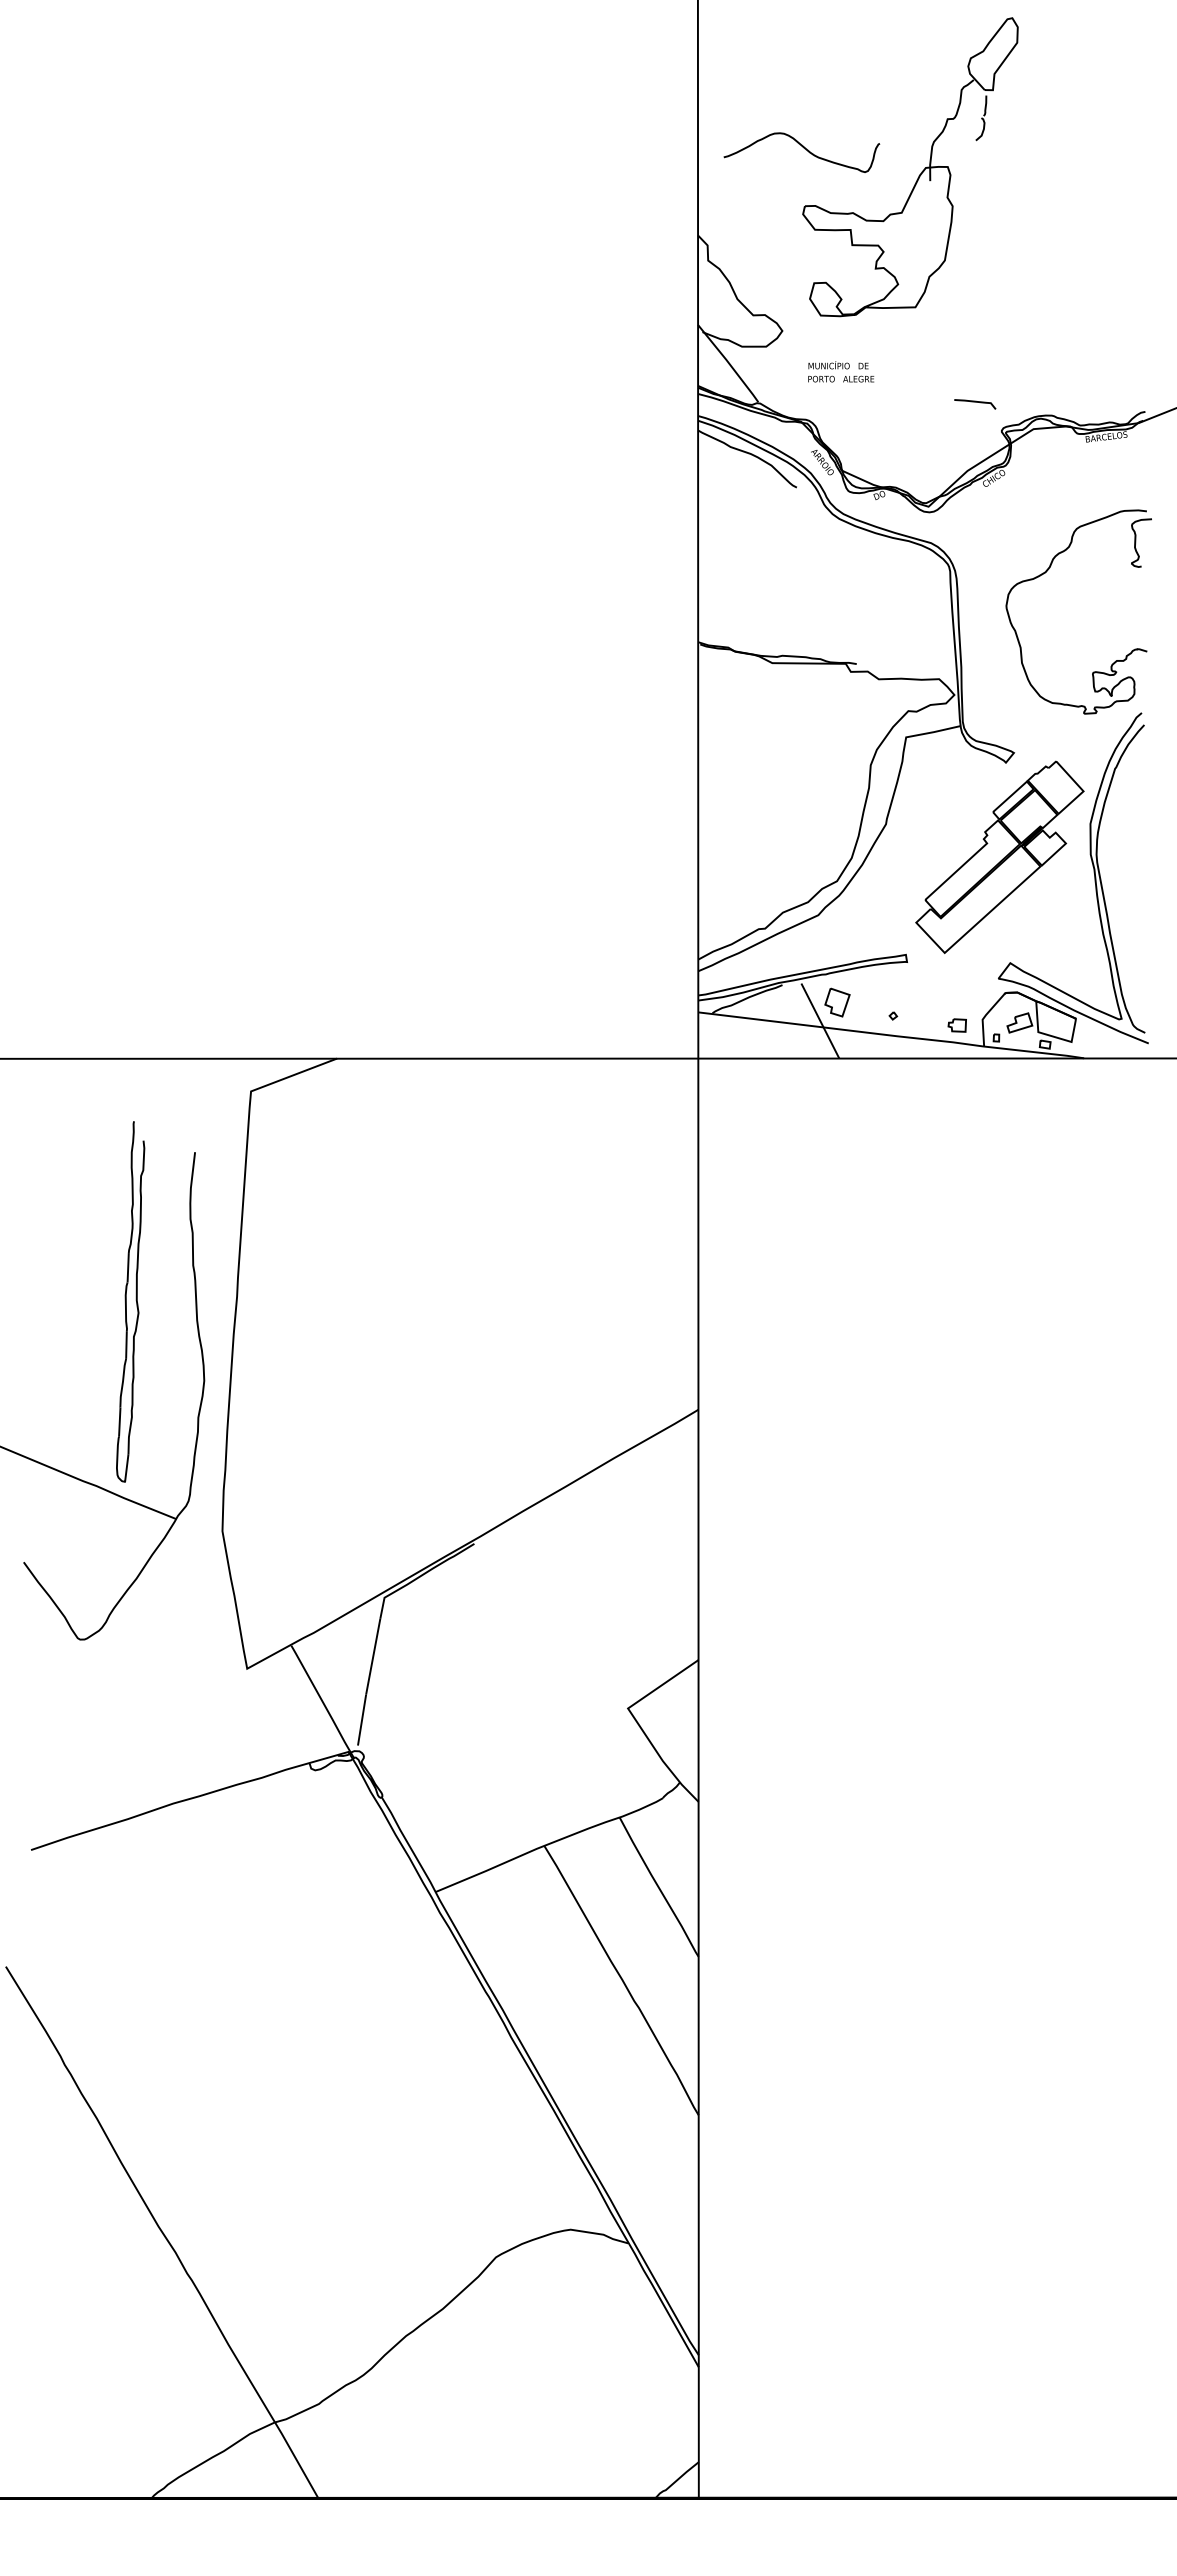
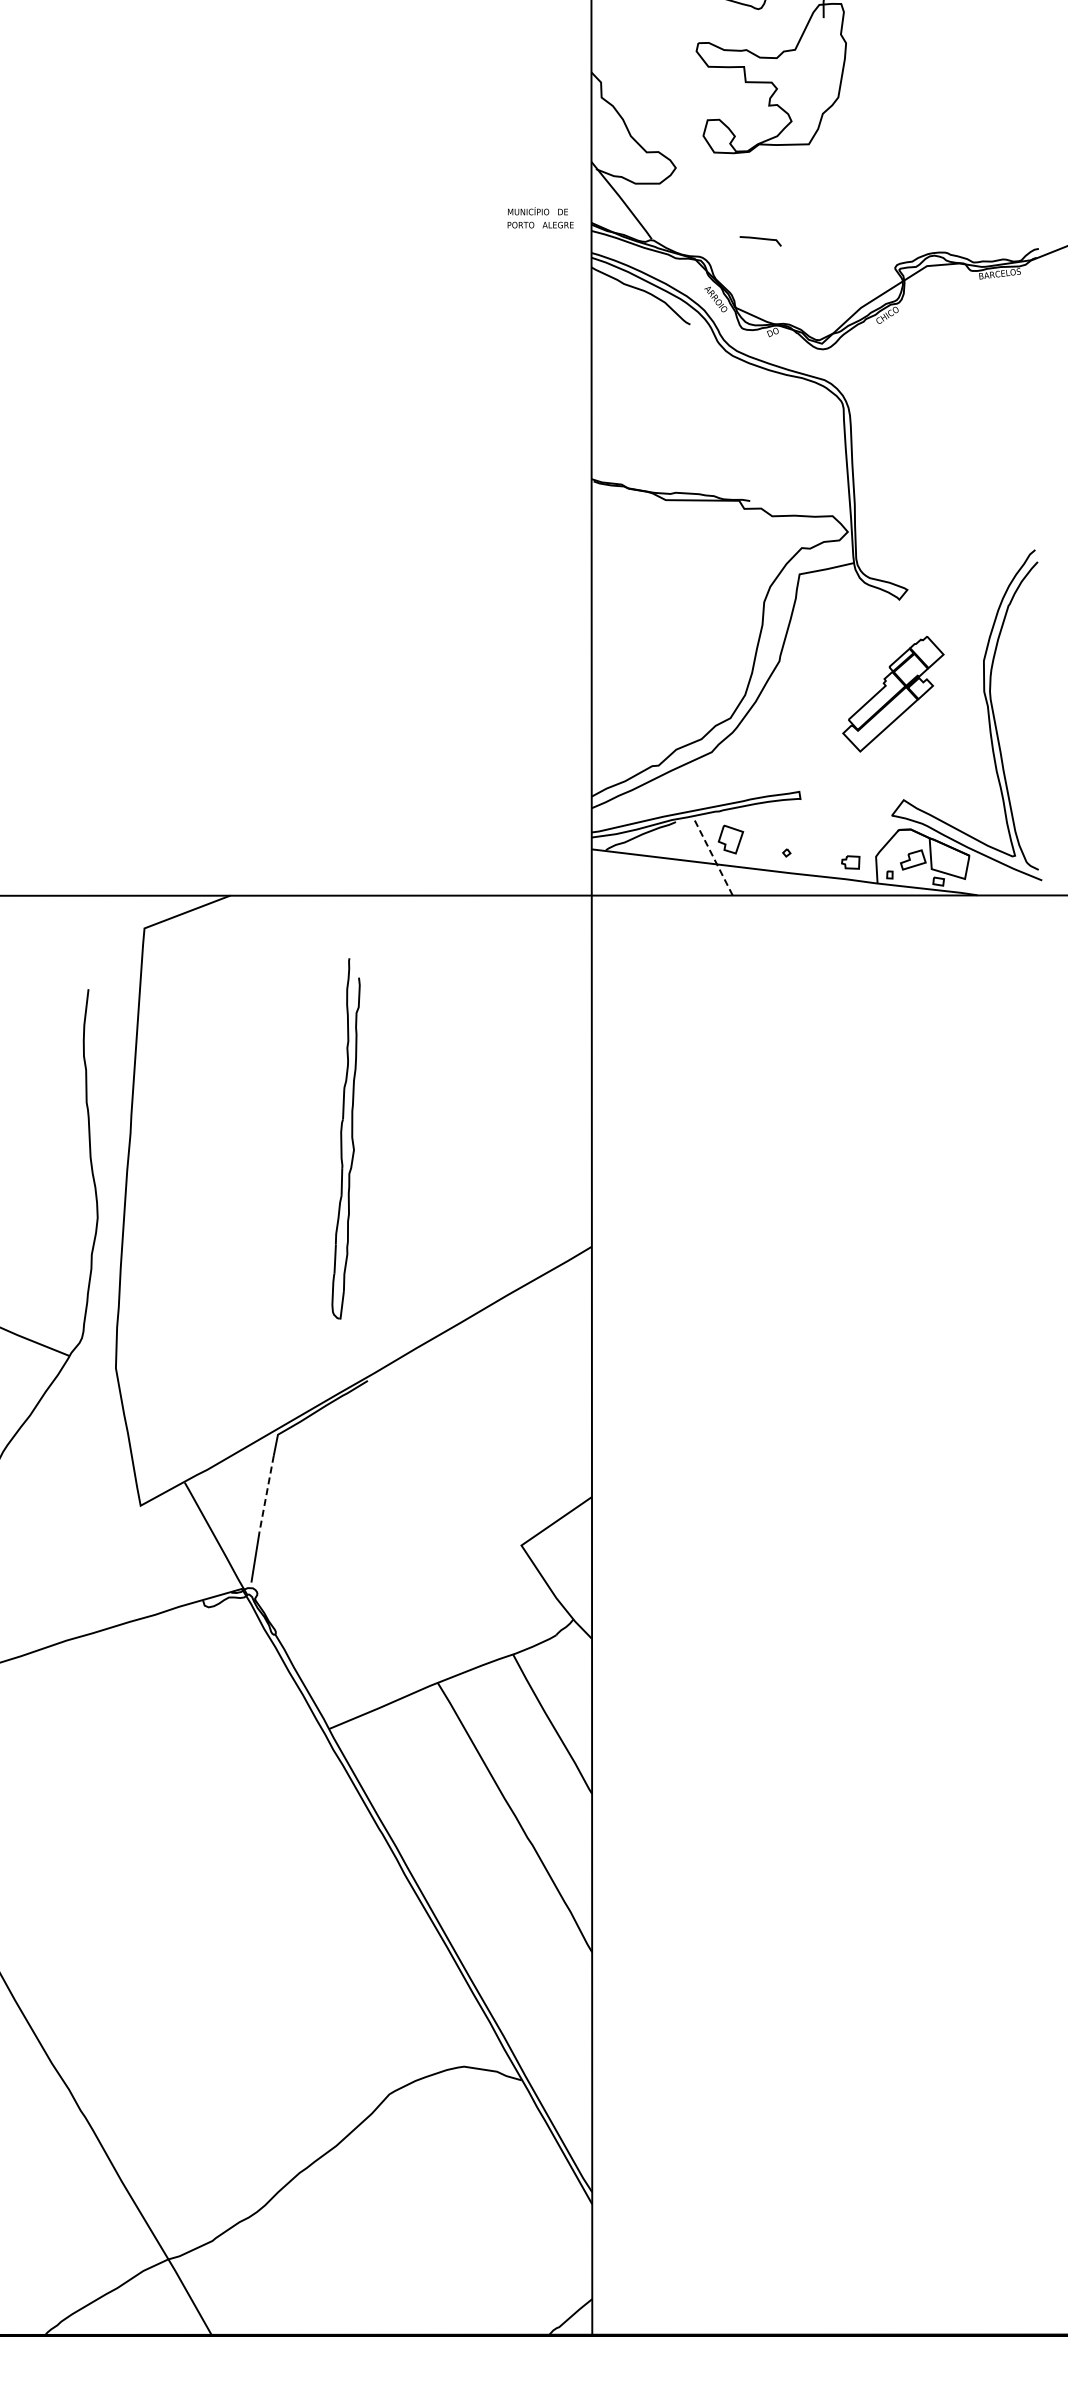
text: (841, 371) -> (540, 217), moved
curve: (975, 402) -> (760, 239), moved
part: (1045, 573) -> (938, 410), removed
part: (999, 856) -> (892, 693), size x0.6
line: (820, 1020) -> (713, 857), solid -> dashed
part: (130, 1301) -> (345, 1138), moved
line: (373, 1656) -> (266, 1493), solid -> dashed

